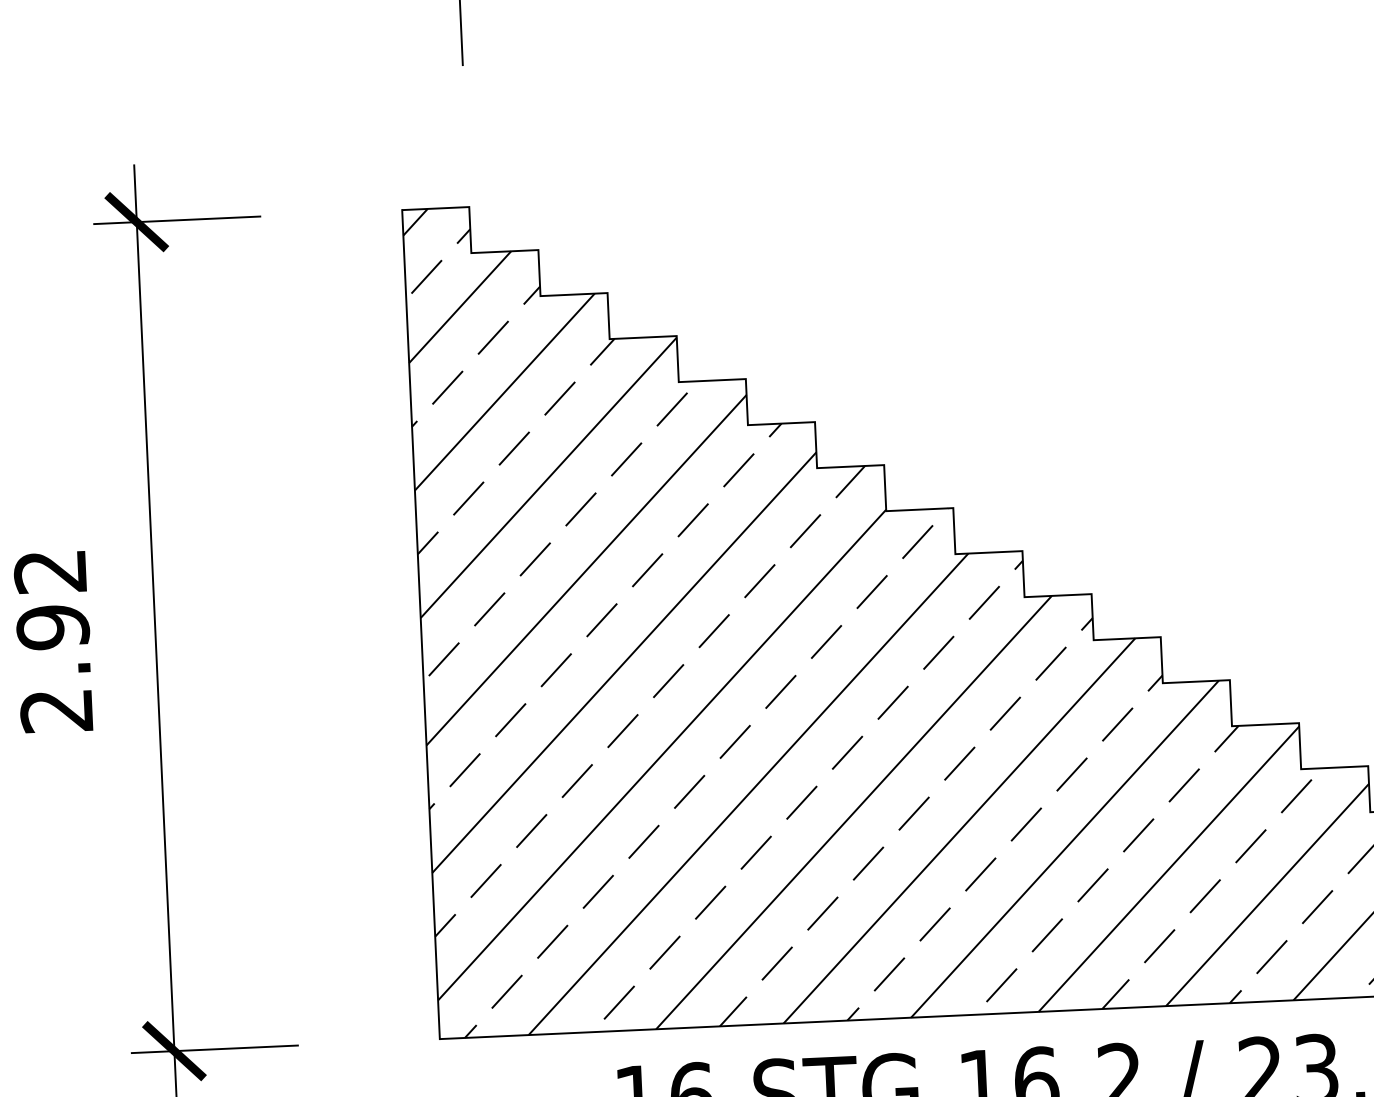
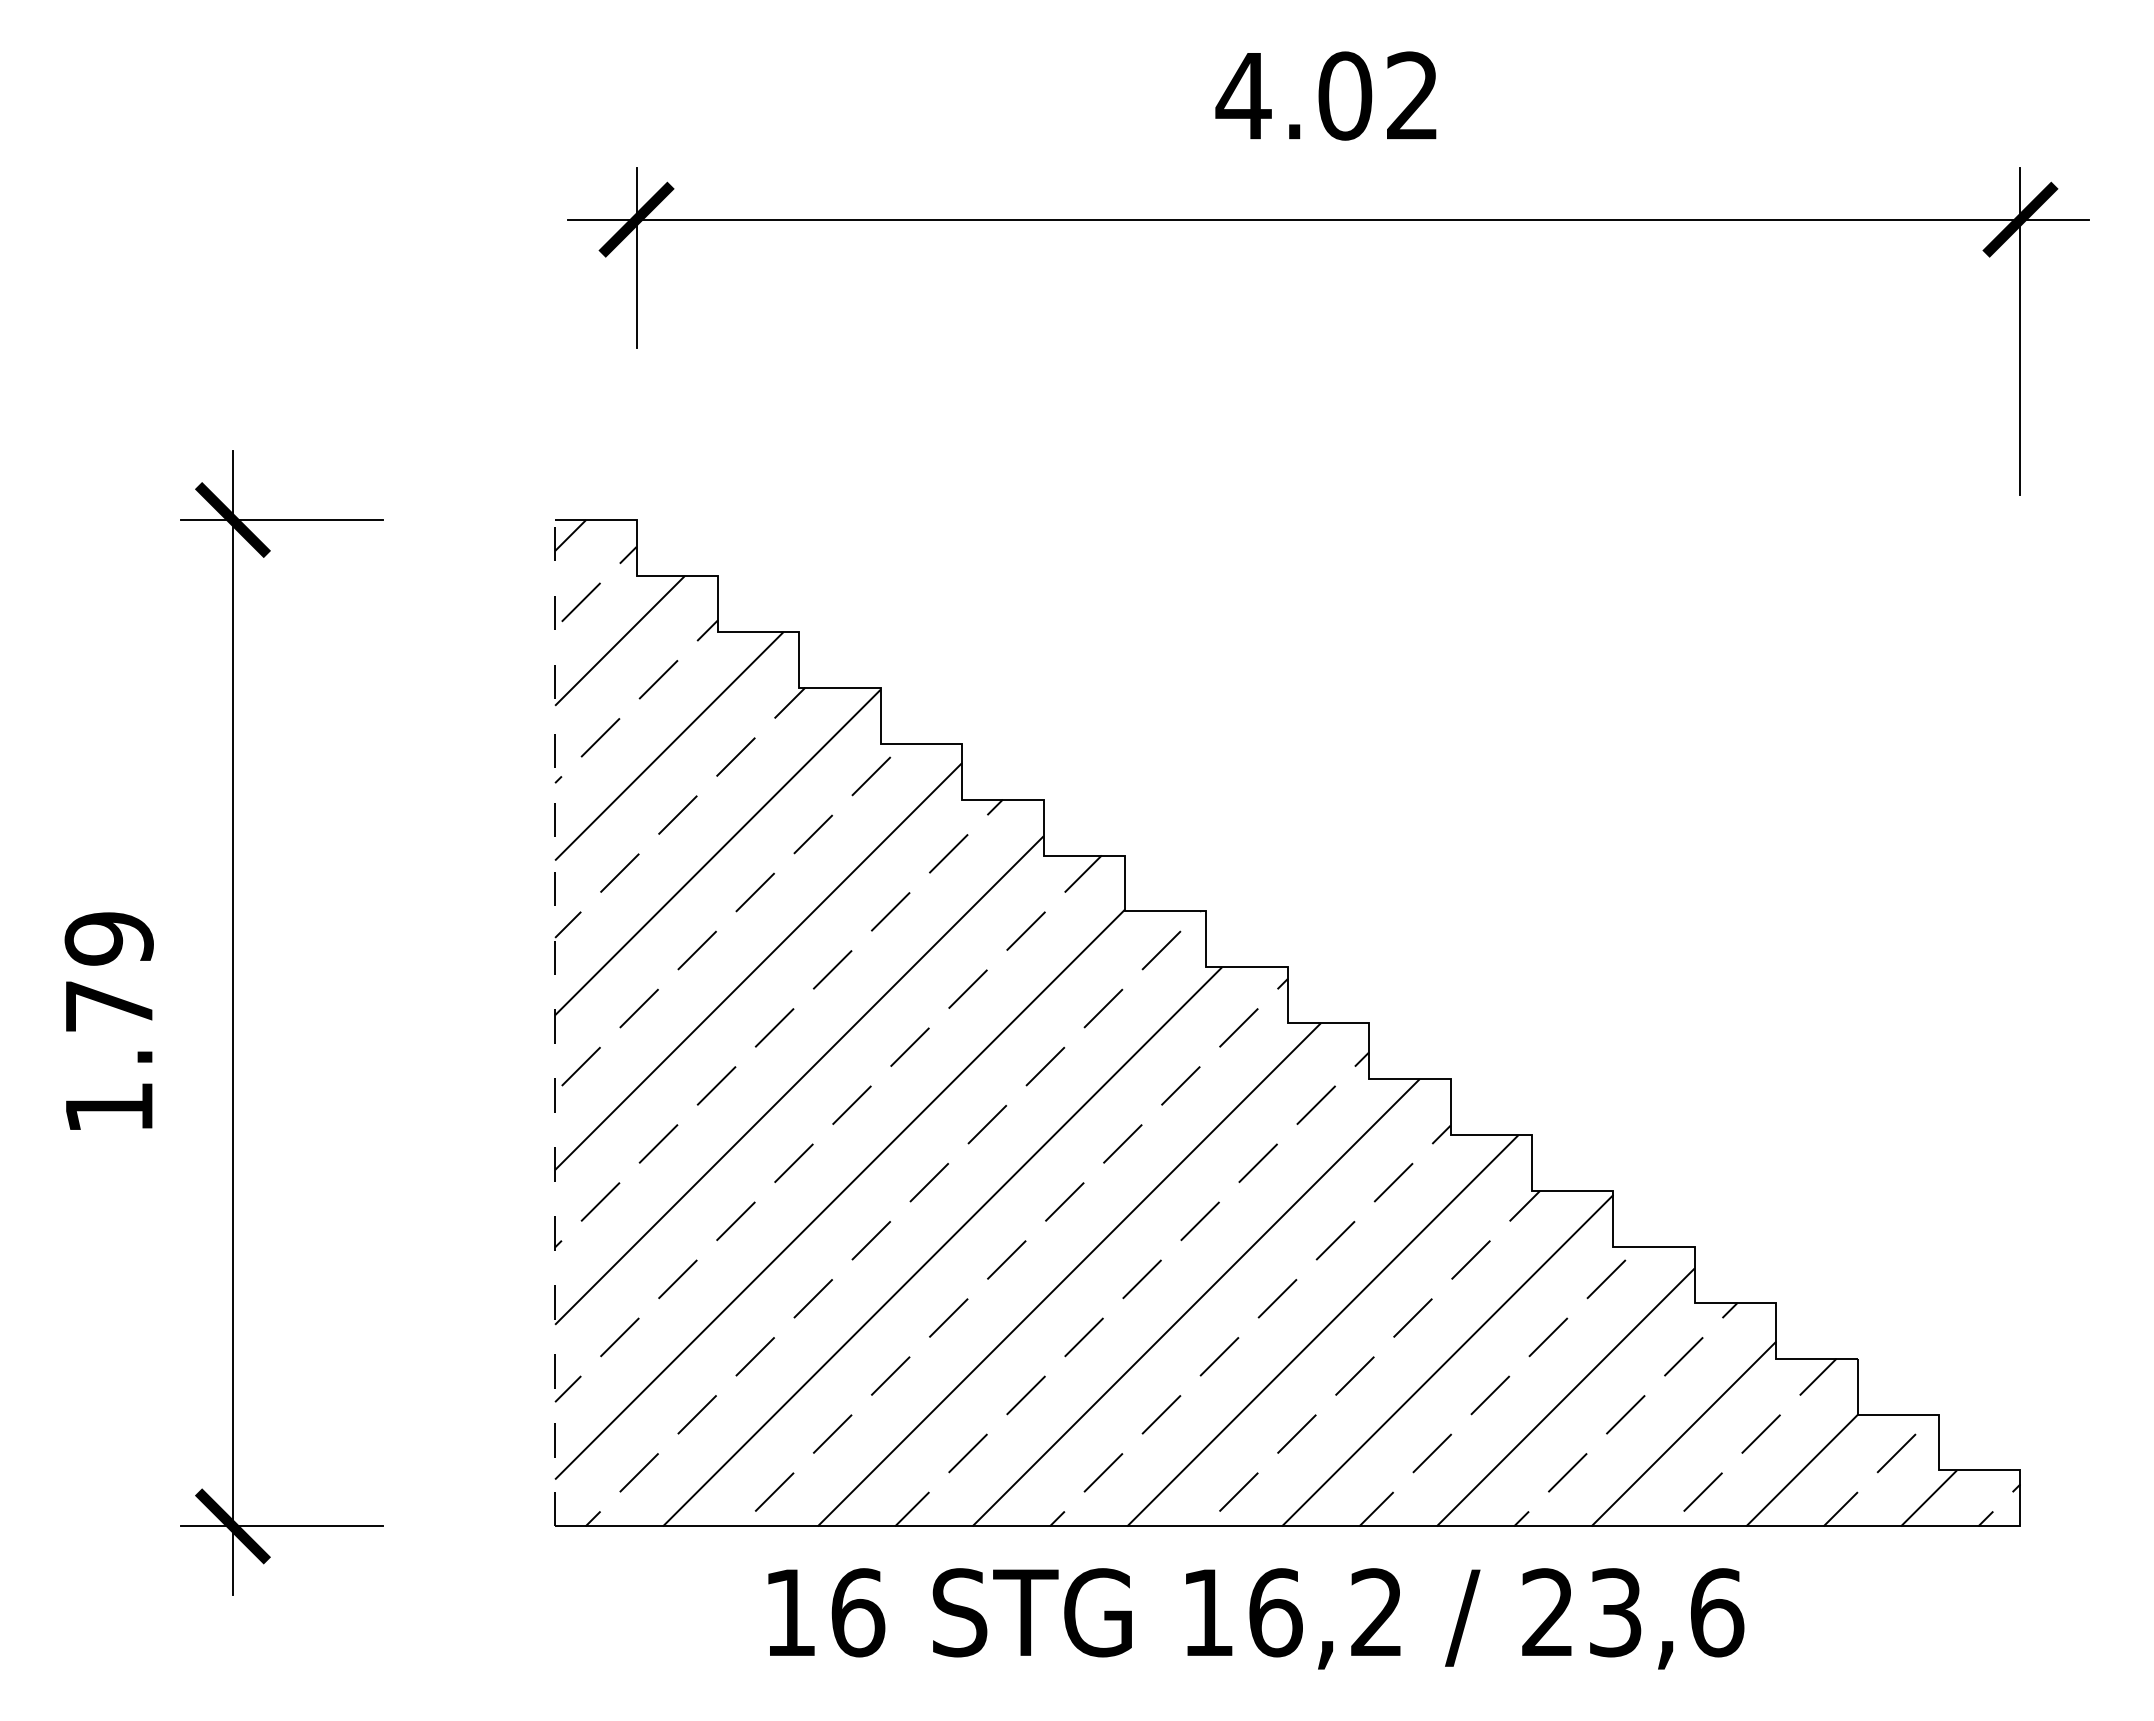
line: (421, 623) -> (555, 1022), solid -> dashed
text: (53, 640) -> (108, 1022), 2.92 -> 1.79

